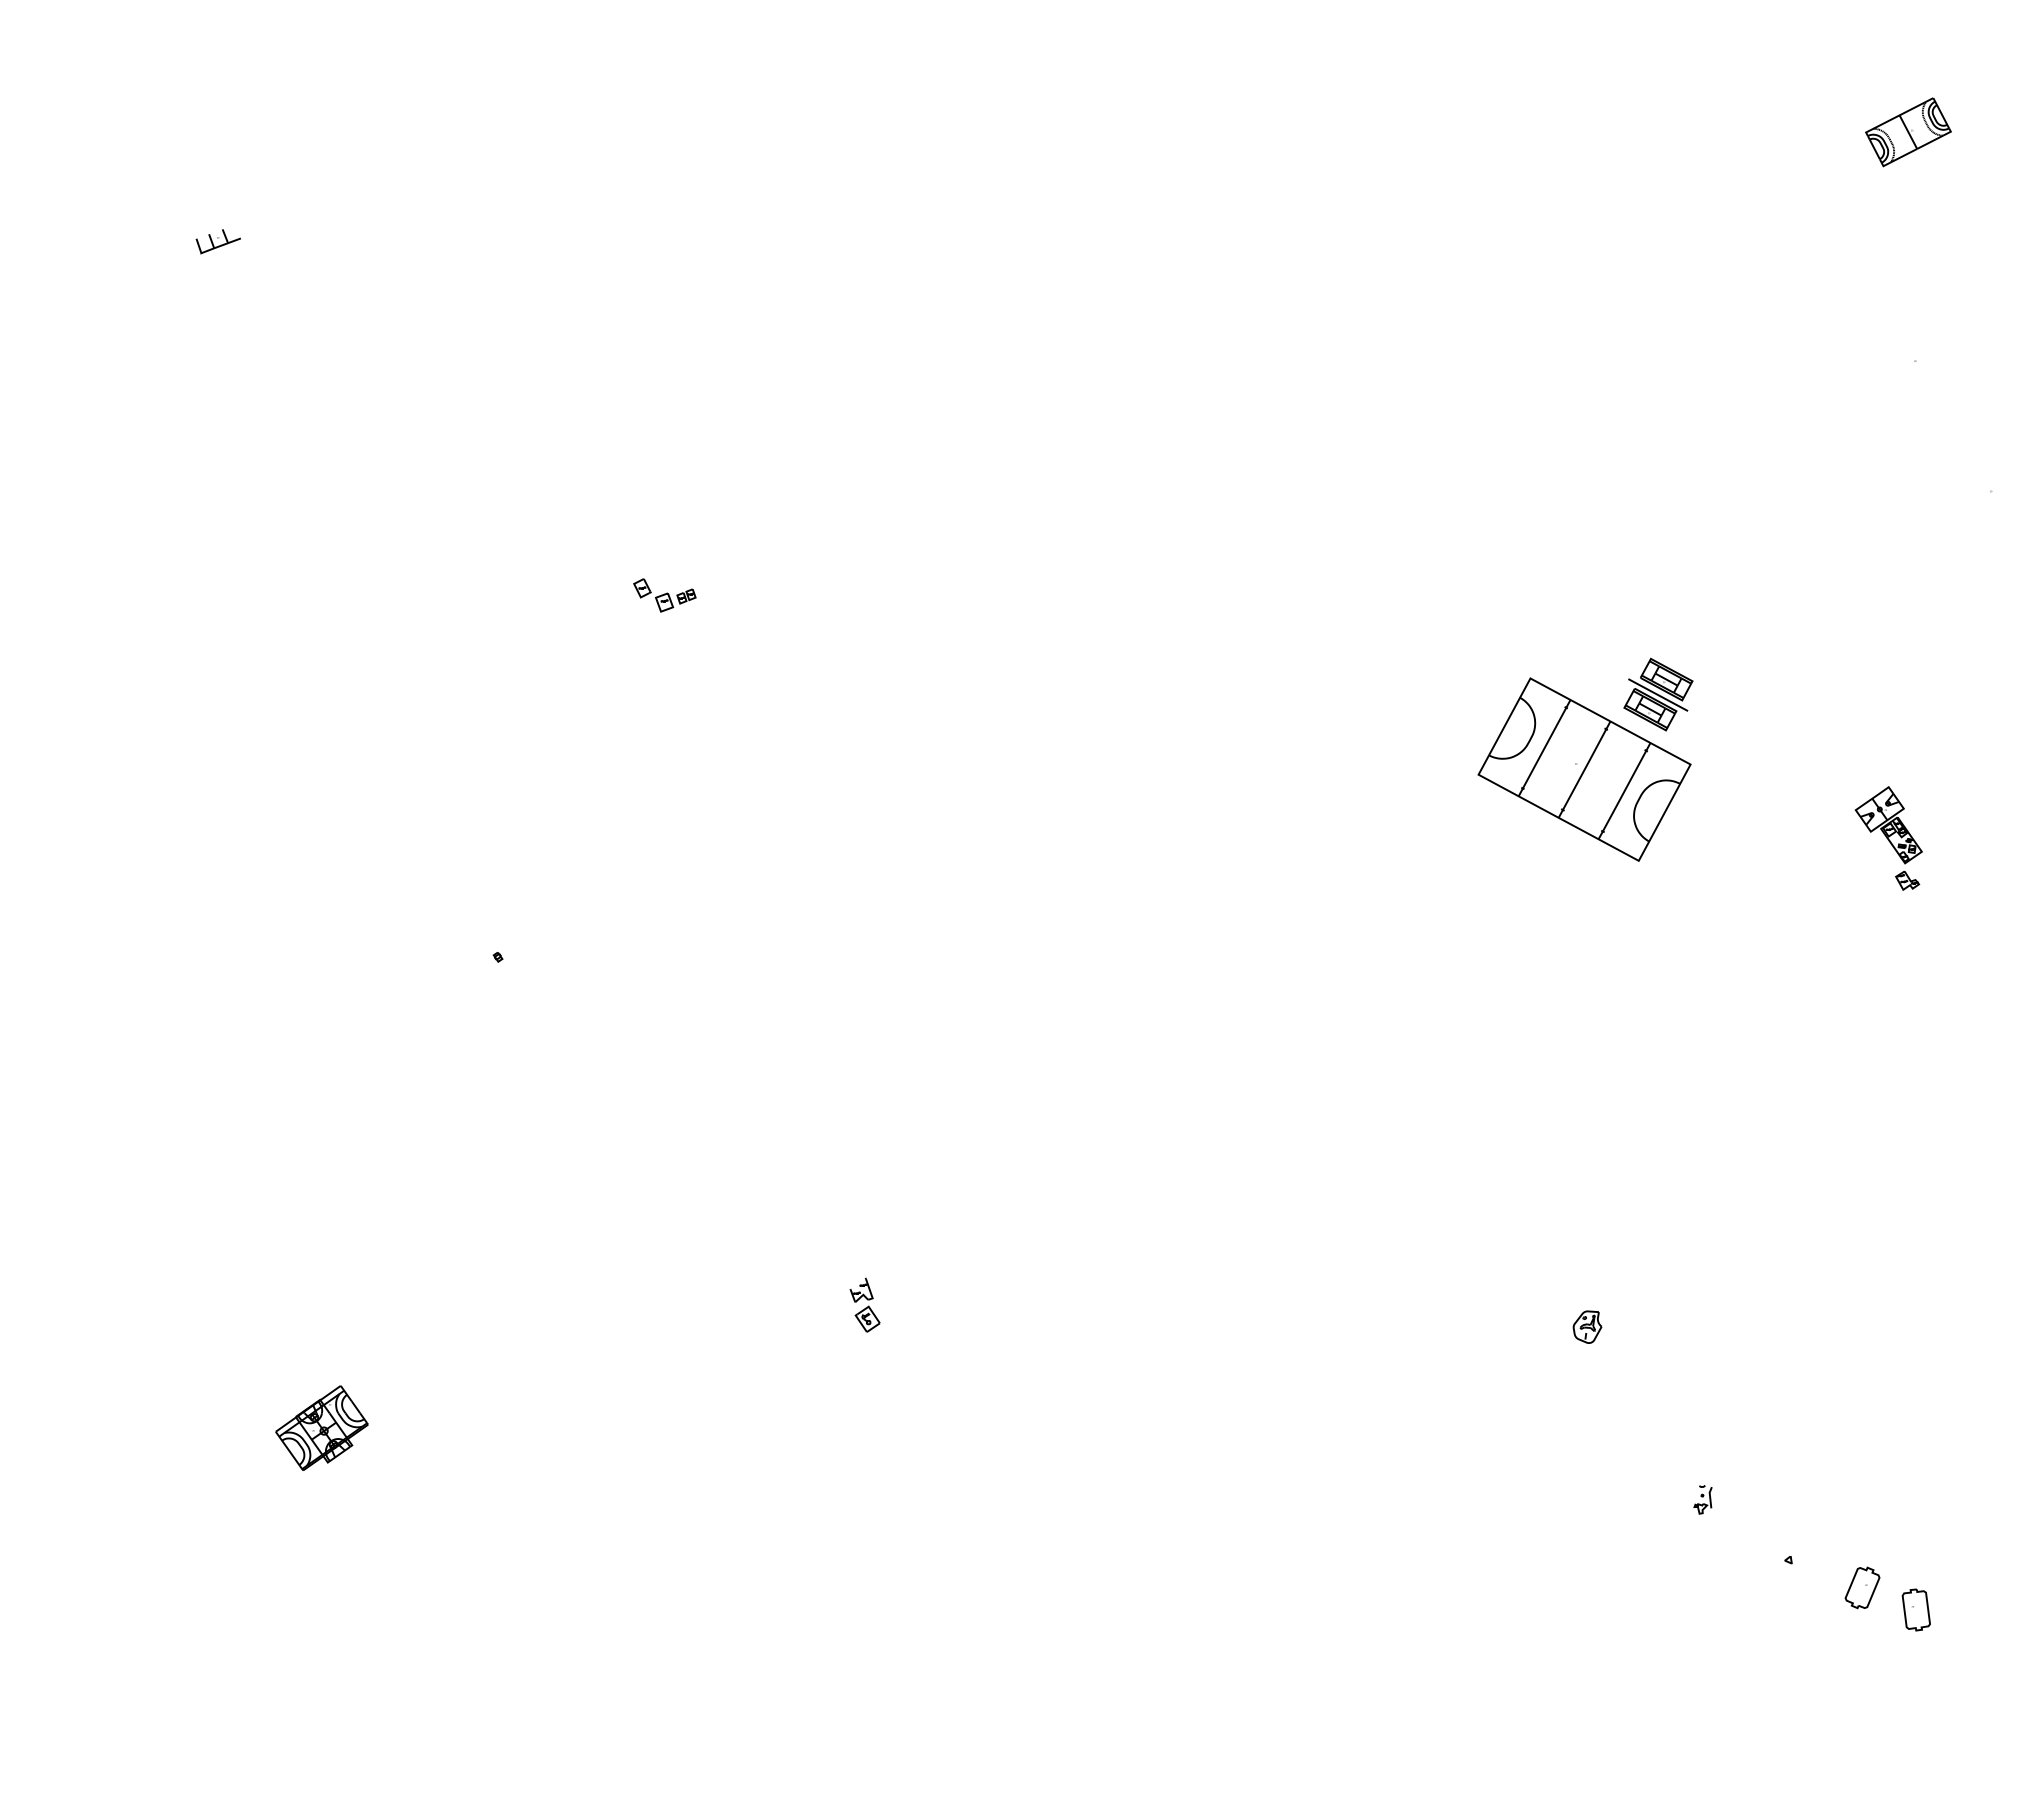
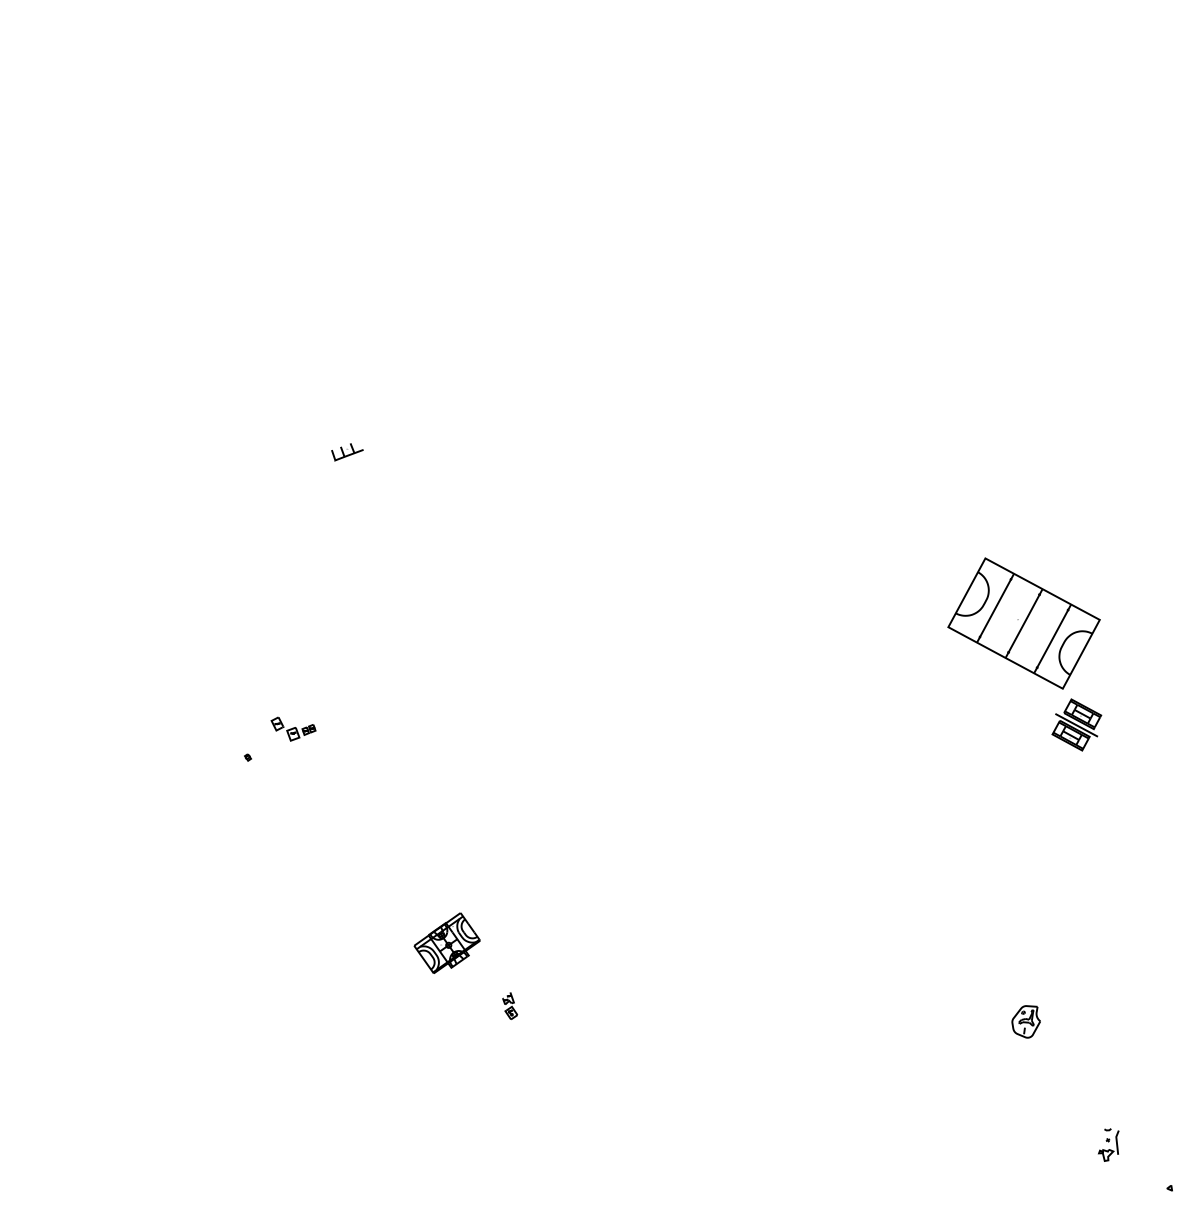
part: (217, 241) -> (346, 452), moved
part: (664, 595) -> (293, 729), moved
part: (1658, 694) -> (1076, 724), moved
part: (864, 1304) -> (509, 1005), size x0.7
part: (1587, 1326) -> (1026, 1021), size x1.4
part: (321, 1427) -> (446, 942), moved
part: (1702, 1499) -> (1108, 1144), size x1.6

